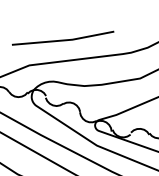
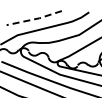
line: (63, 40) -> (34, 19), solid -> dashed

